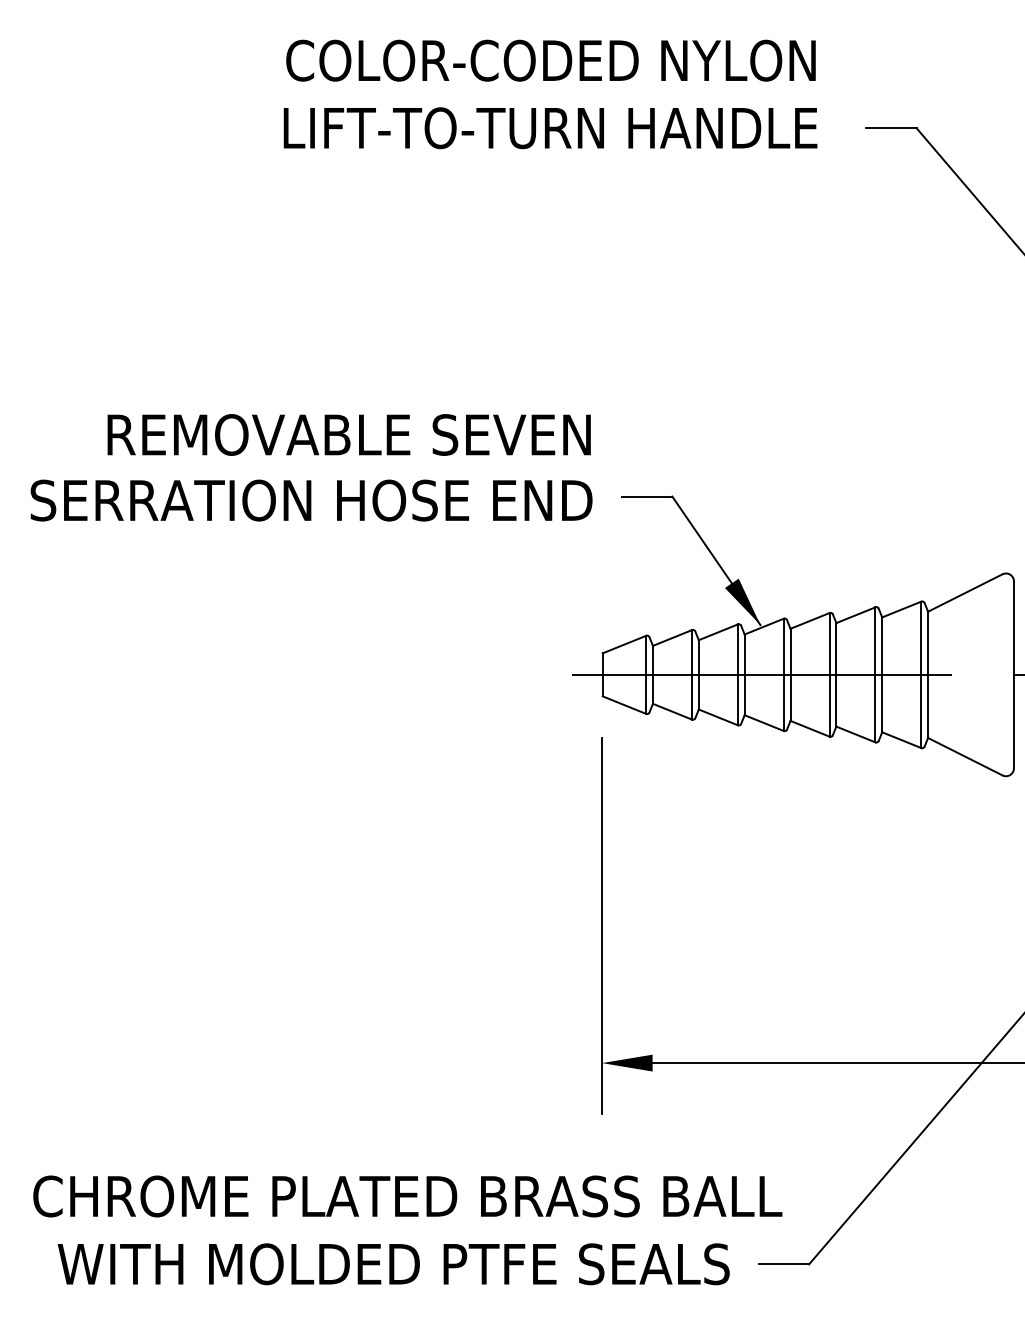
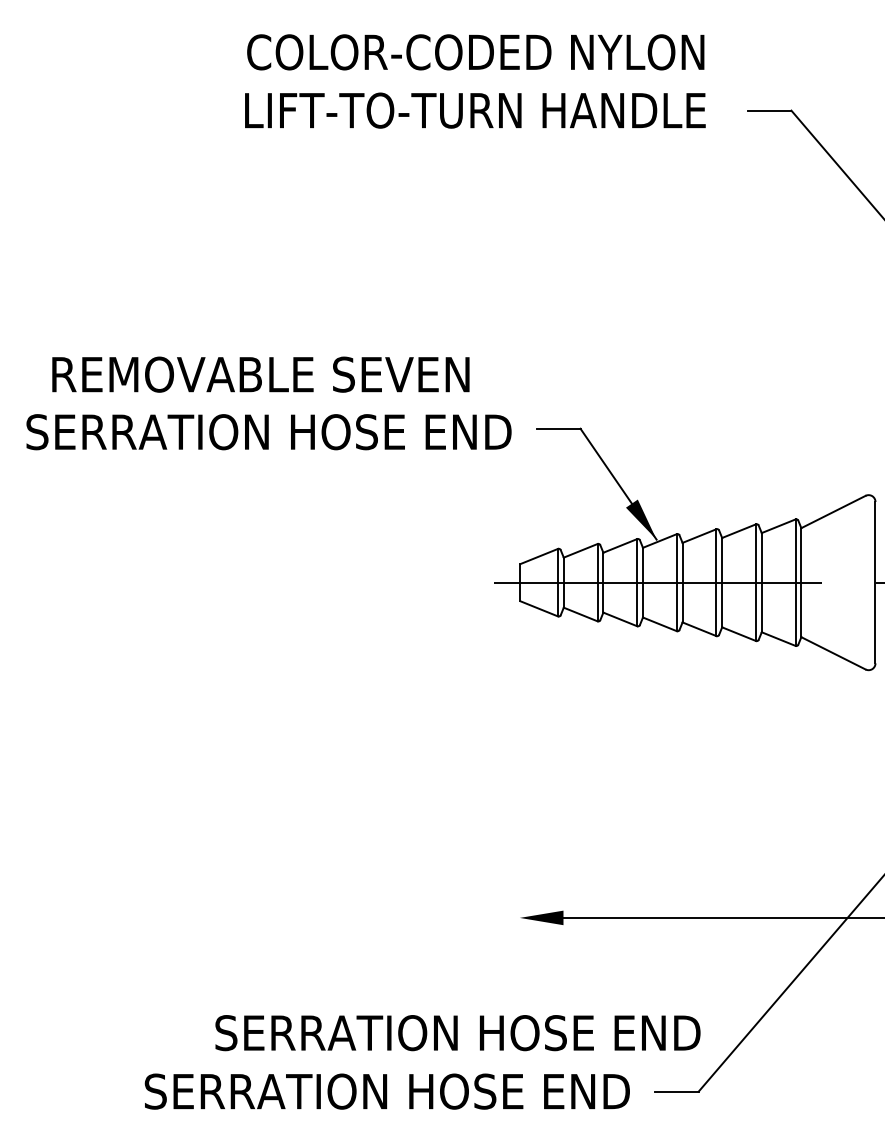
text: (348, 434) -> (260, 374), moved
line: (602, 925) -> (520, 799), removed
text: (422, 1196) -> (364, 1033), CHROME PLATED BRASS BALL -> SERRATION HOSE END
text: (393, 1264) -> (339, 1091), WITH MOLDED PTFE SEALS -> SERRATION HOSE END

